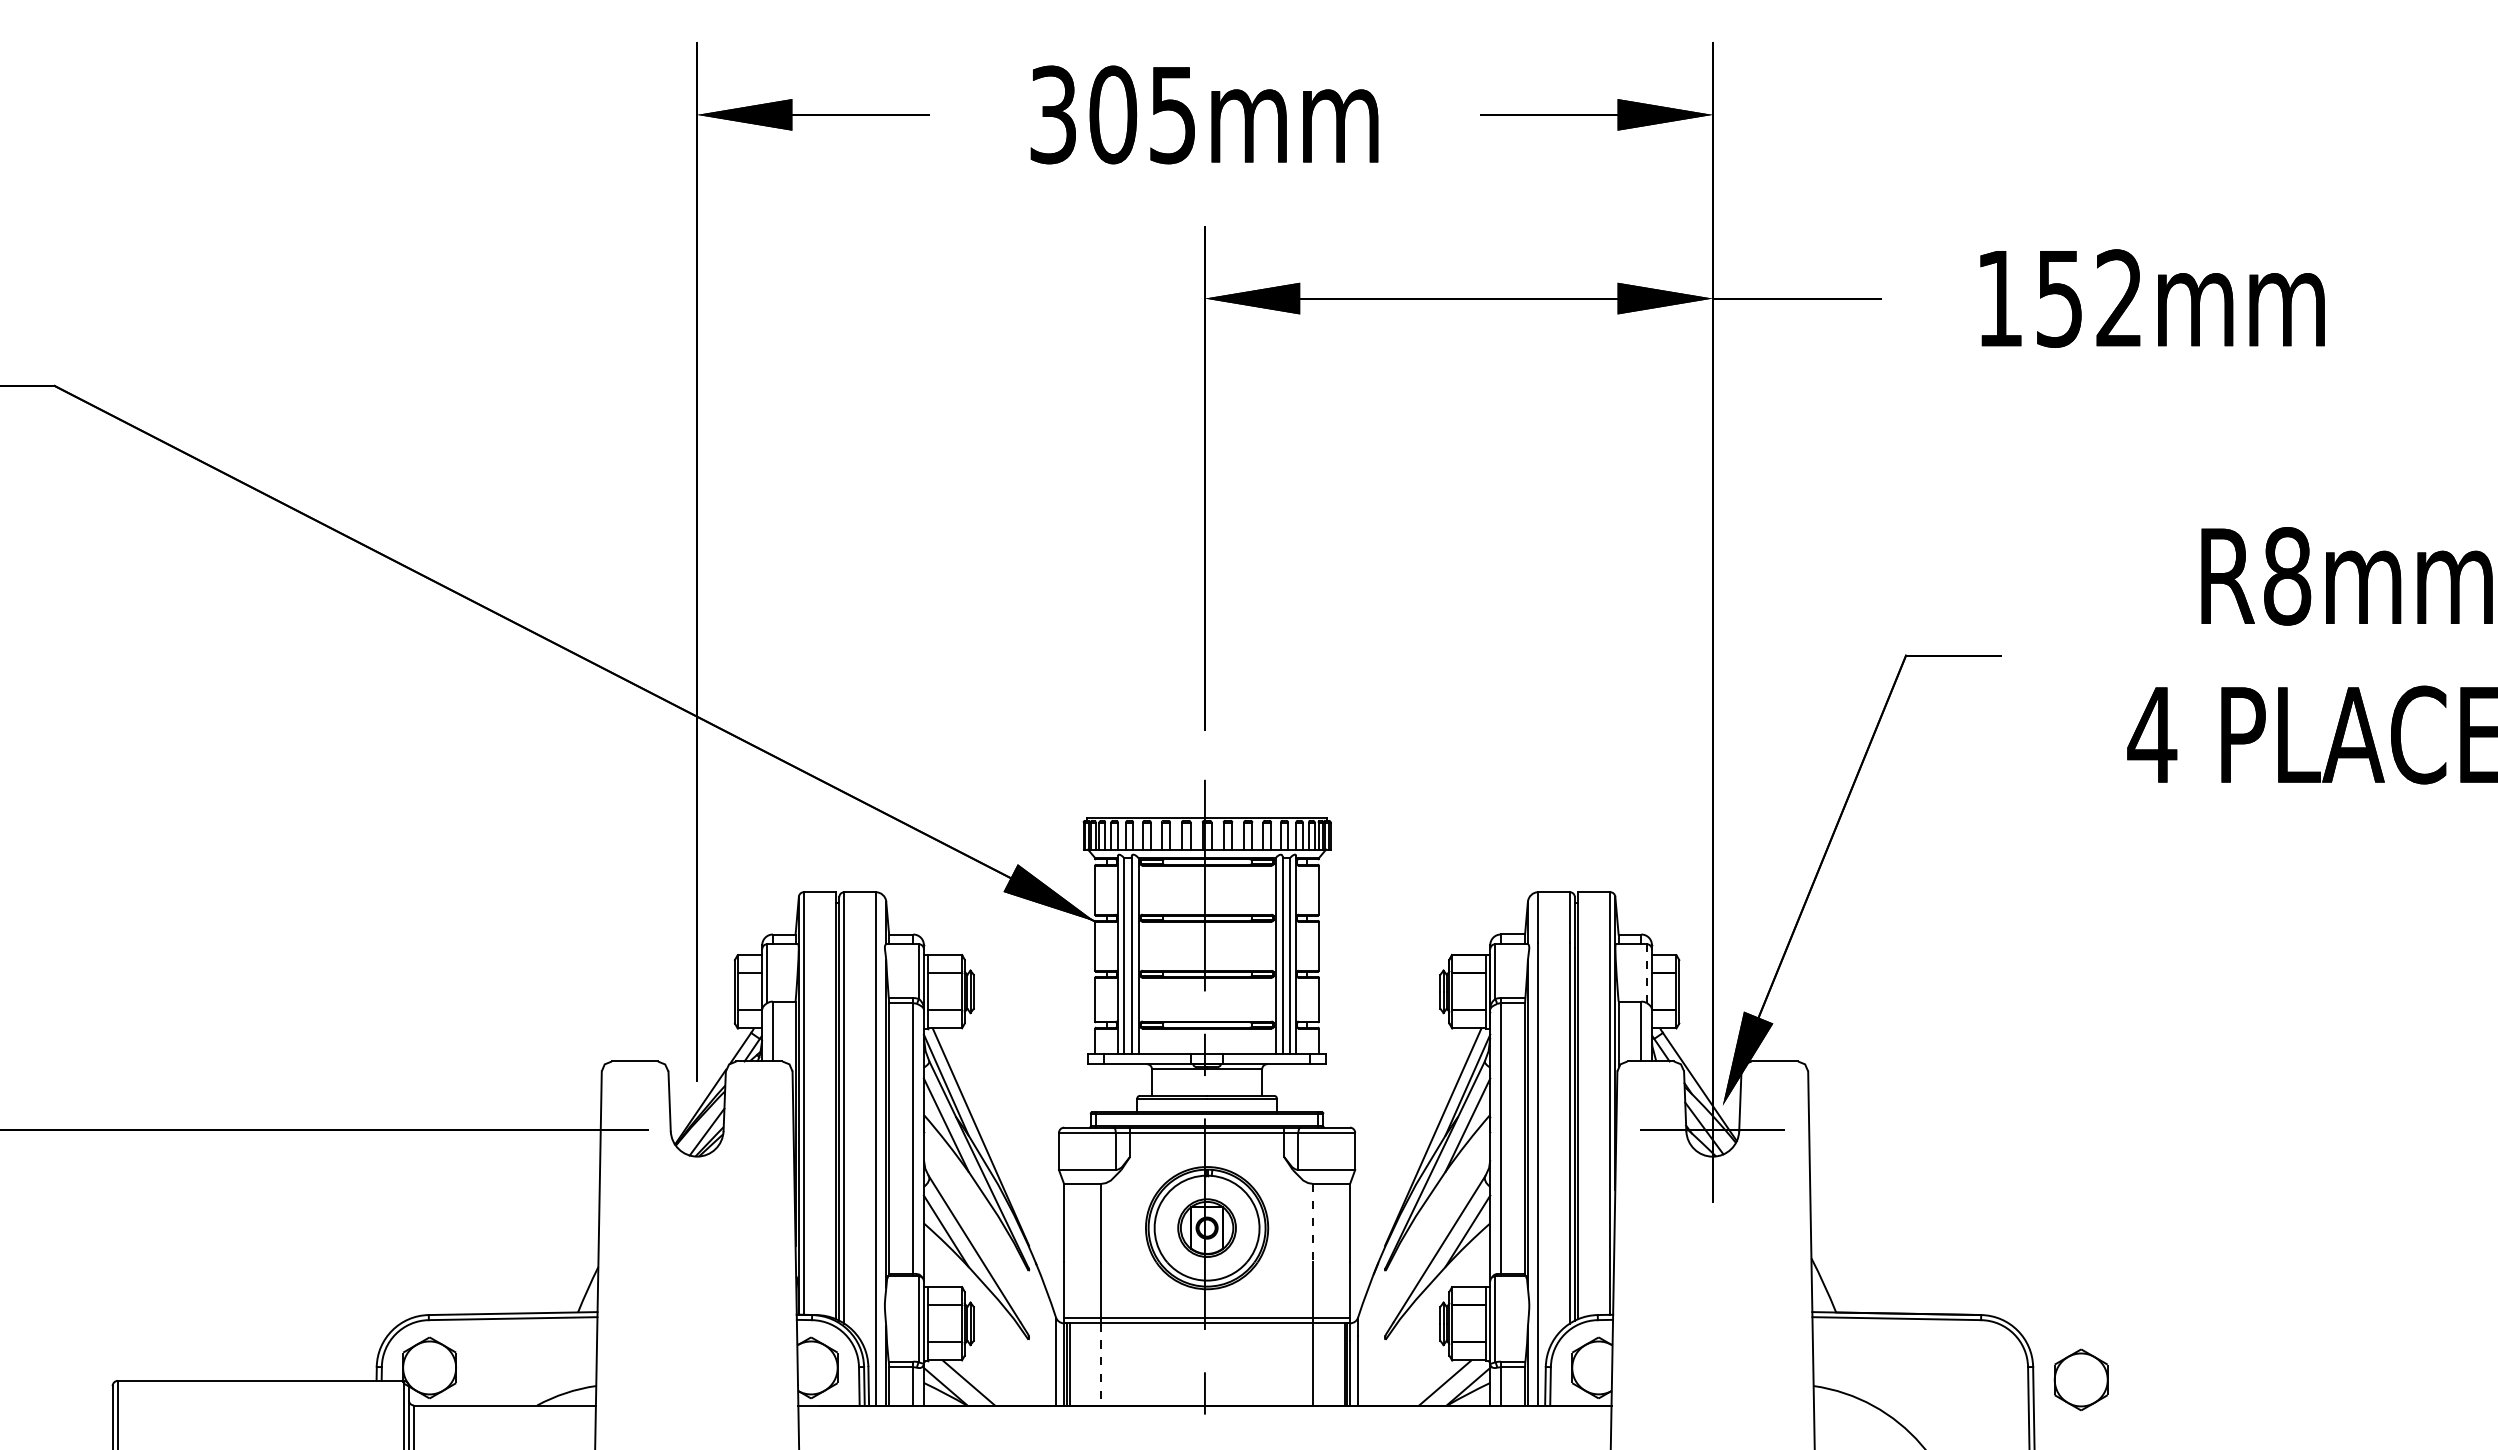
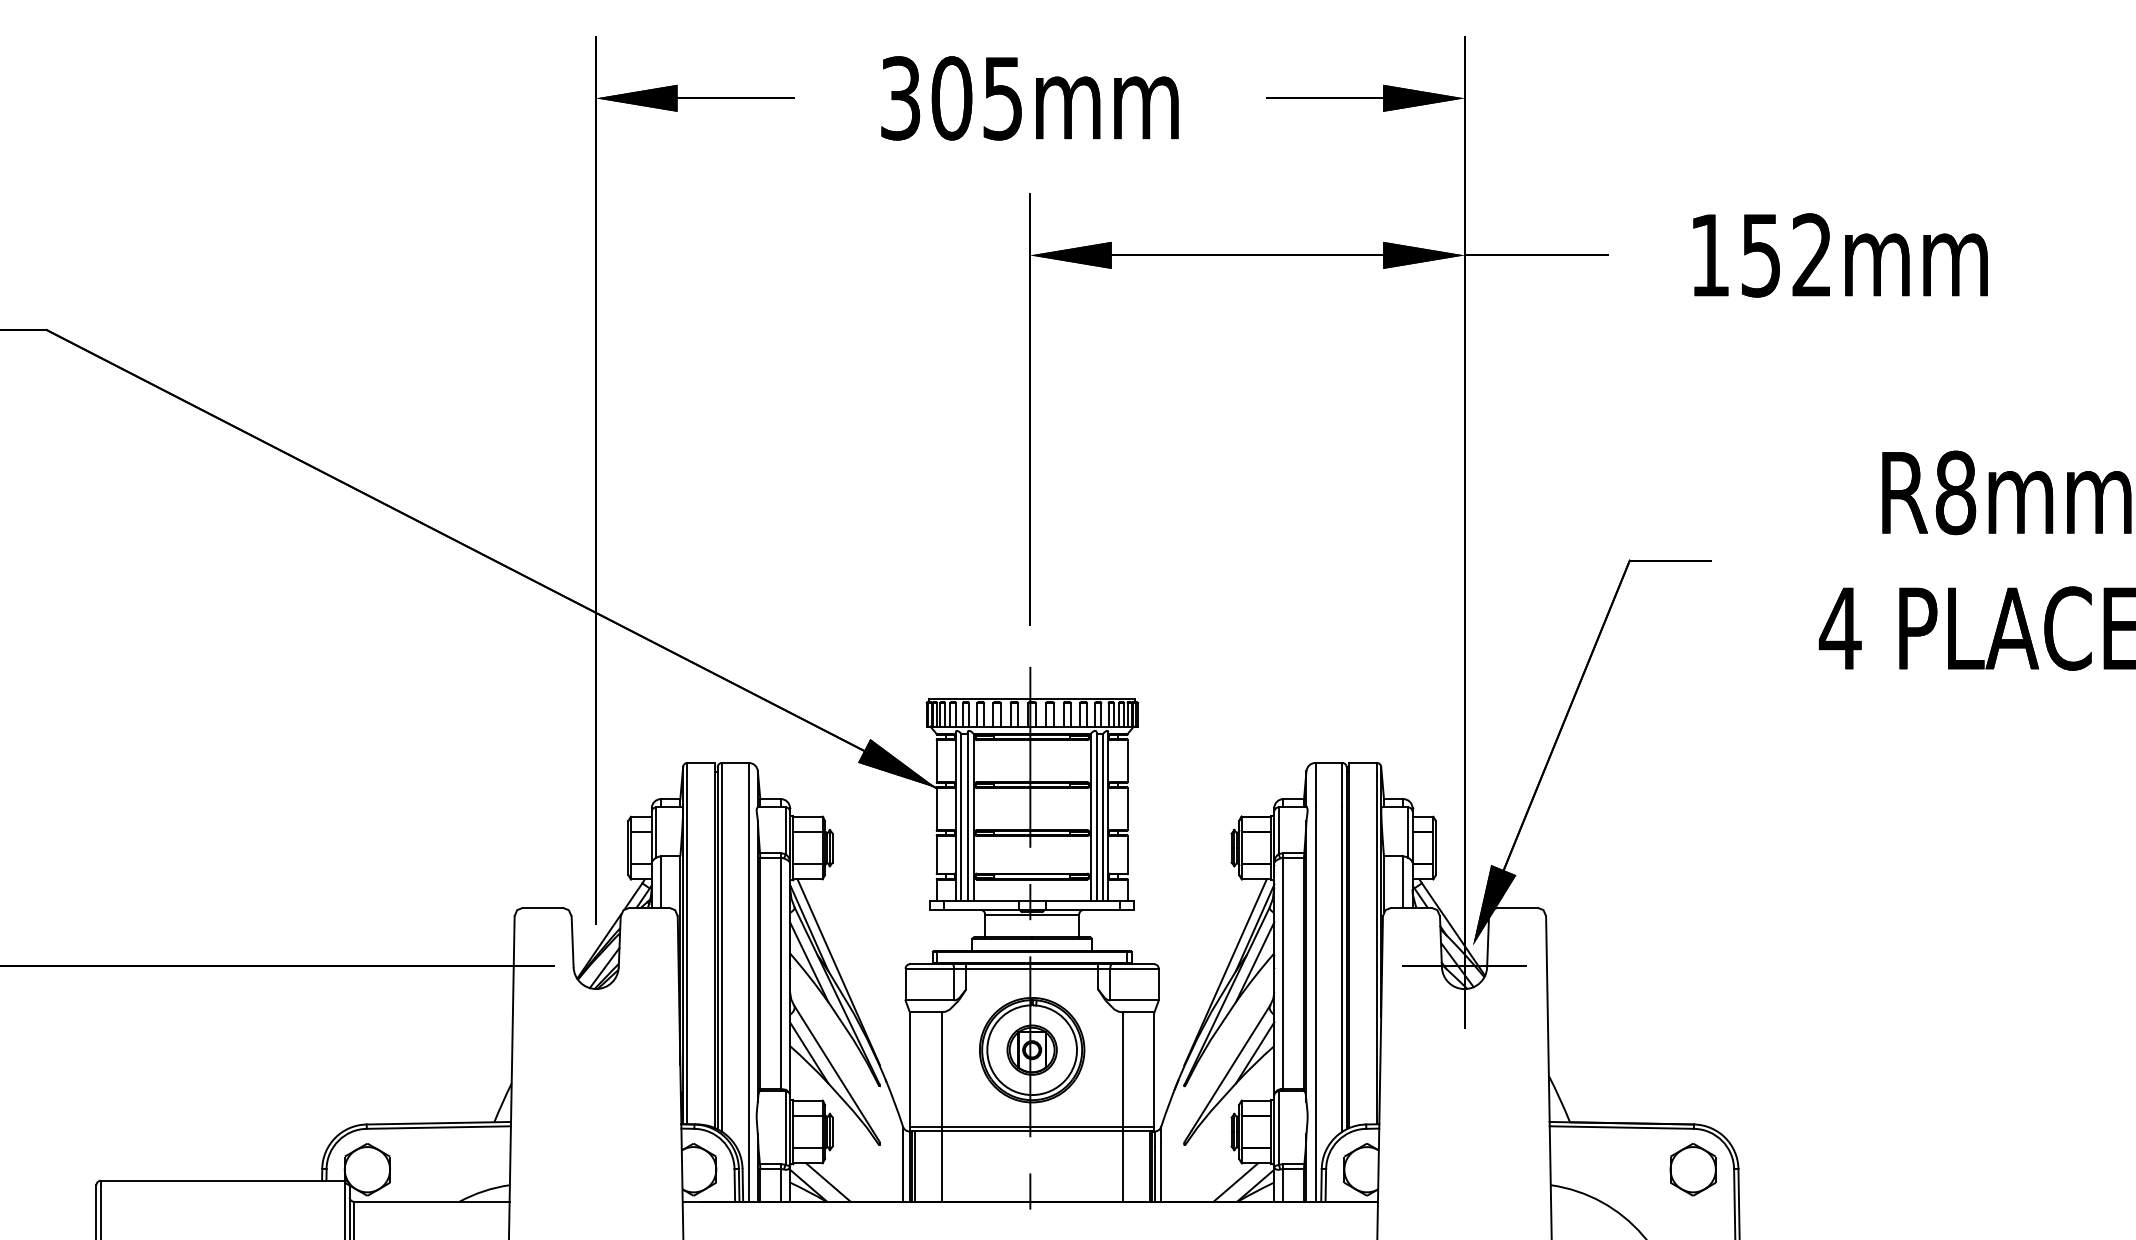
line: (1646, 975) -> (1407, 834), dashed -> solid
line: (1312, 1223) -> (1122, 1046), dashed -> solid
line: (1101, 1364) -> (941, 1166), dashed -> solid
part: (2080, 1379) -> (1692, 1169), moved

